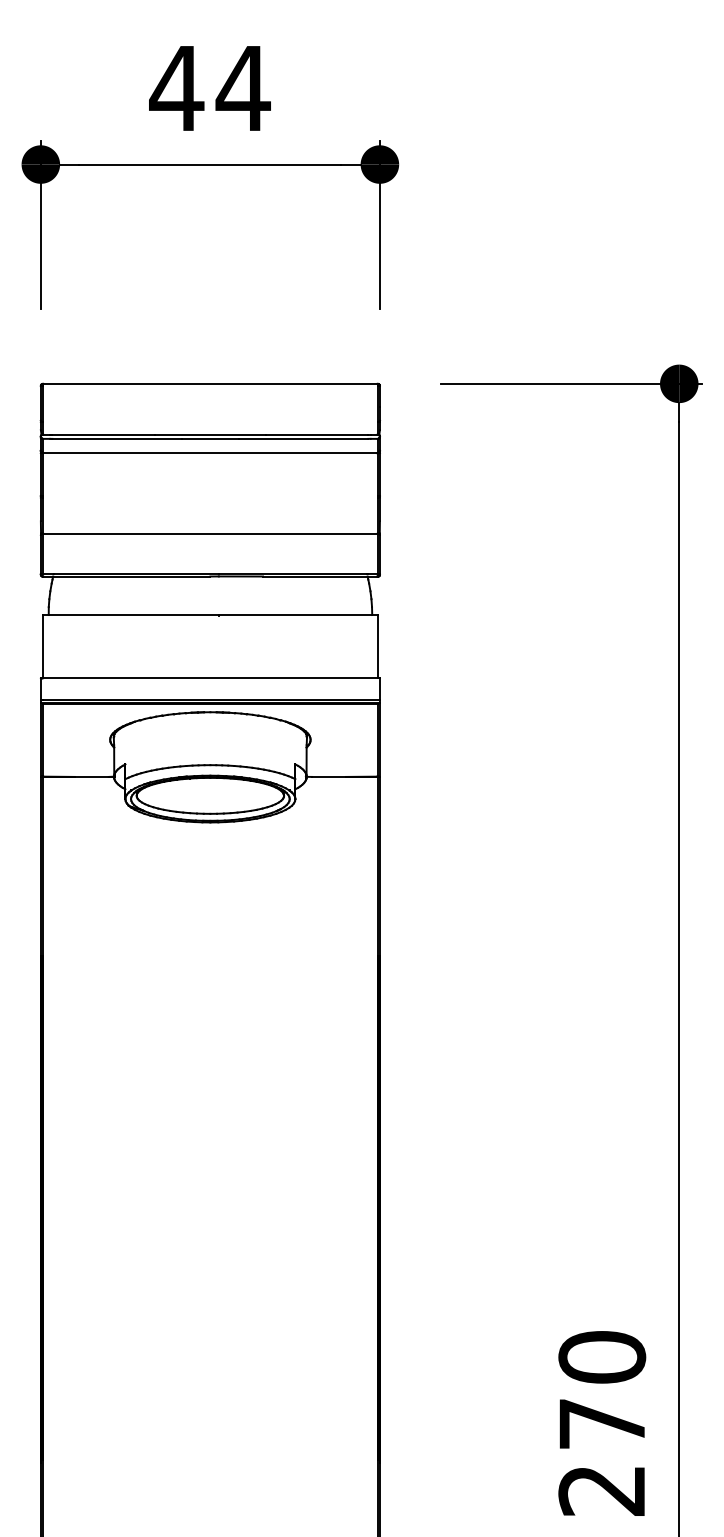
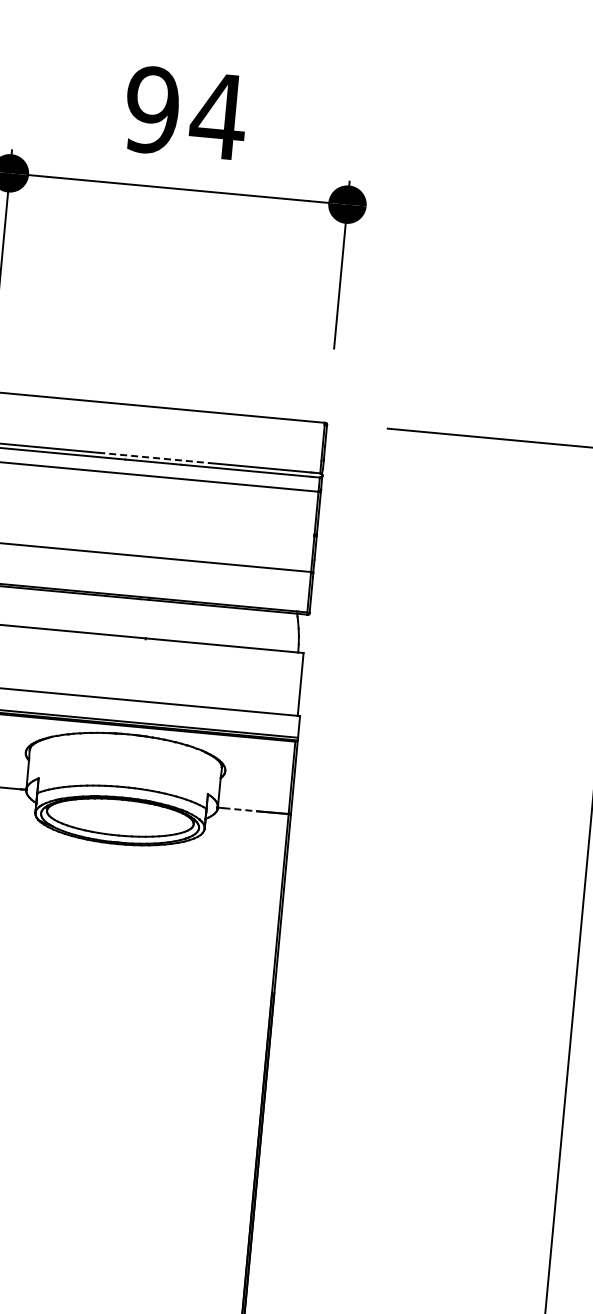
text: (176, 88) -> (151, 110), 44 -> 94
line: (210, 434) -> (153, 457), solid -> dashed
line: (329, 776) -> (240, 809), solid -> dashed

